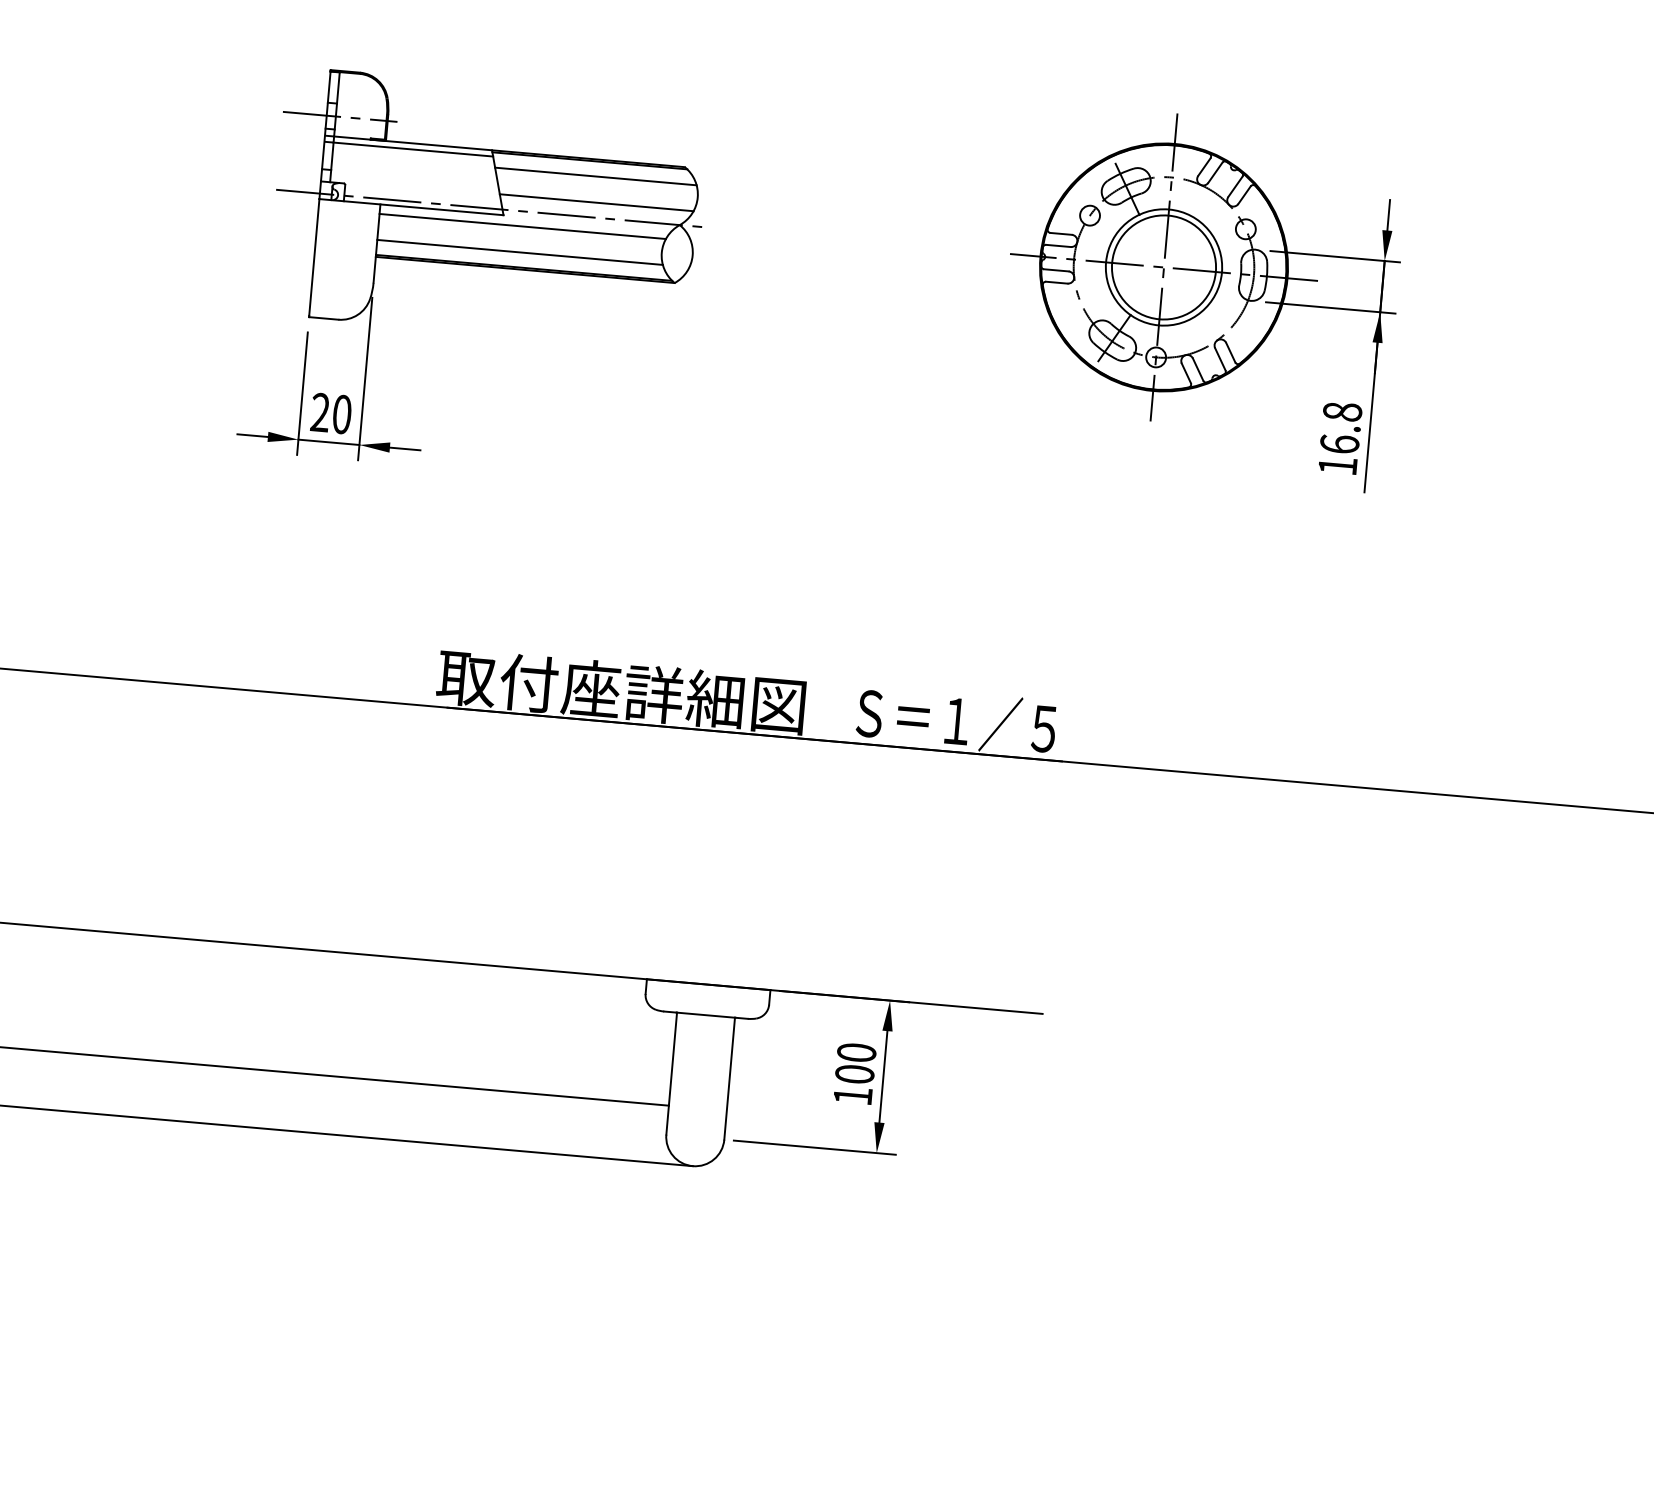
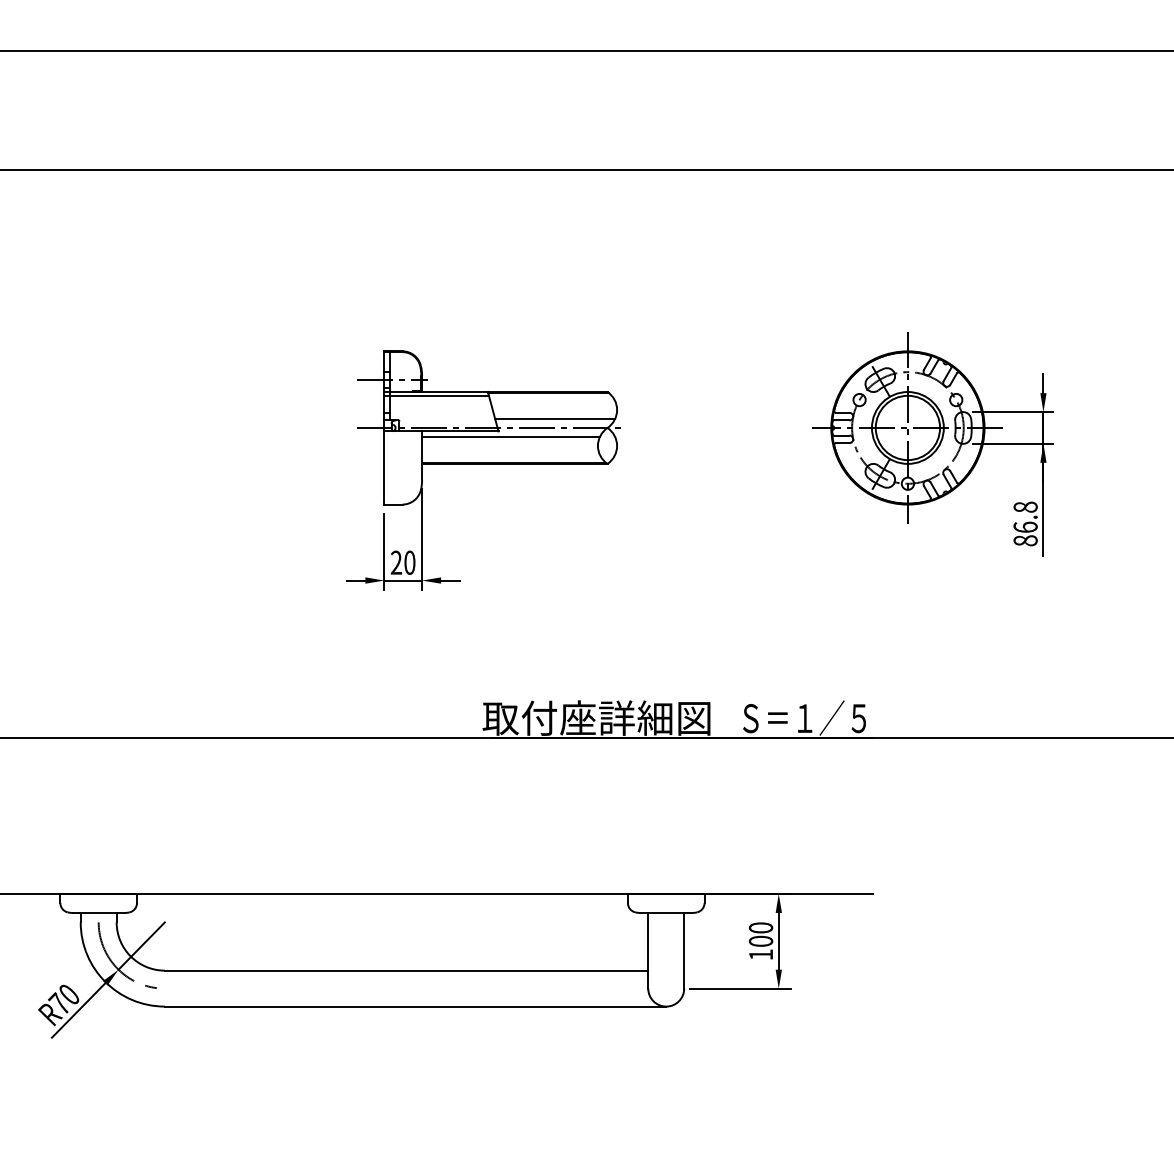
line: (594, 176) -> (552, 402), removed
line: (519, 252) -> (510, 453), removed
text: (1337, 465) -> (1025, 540), 16.8 -> 86.8

